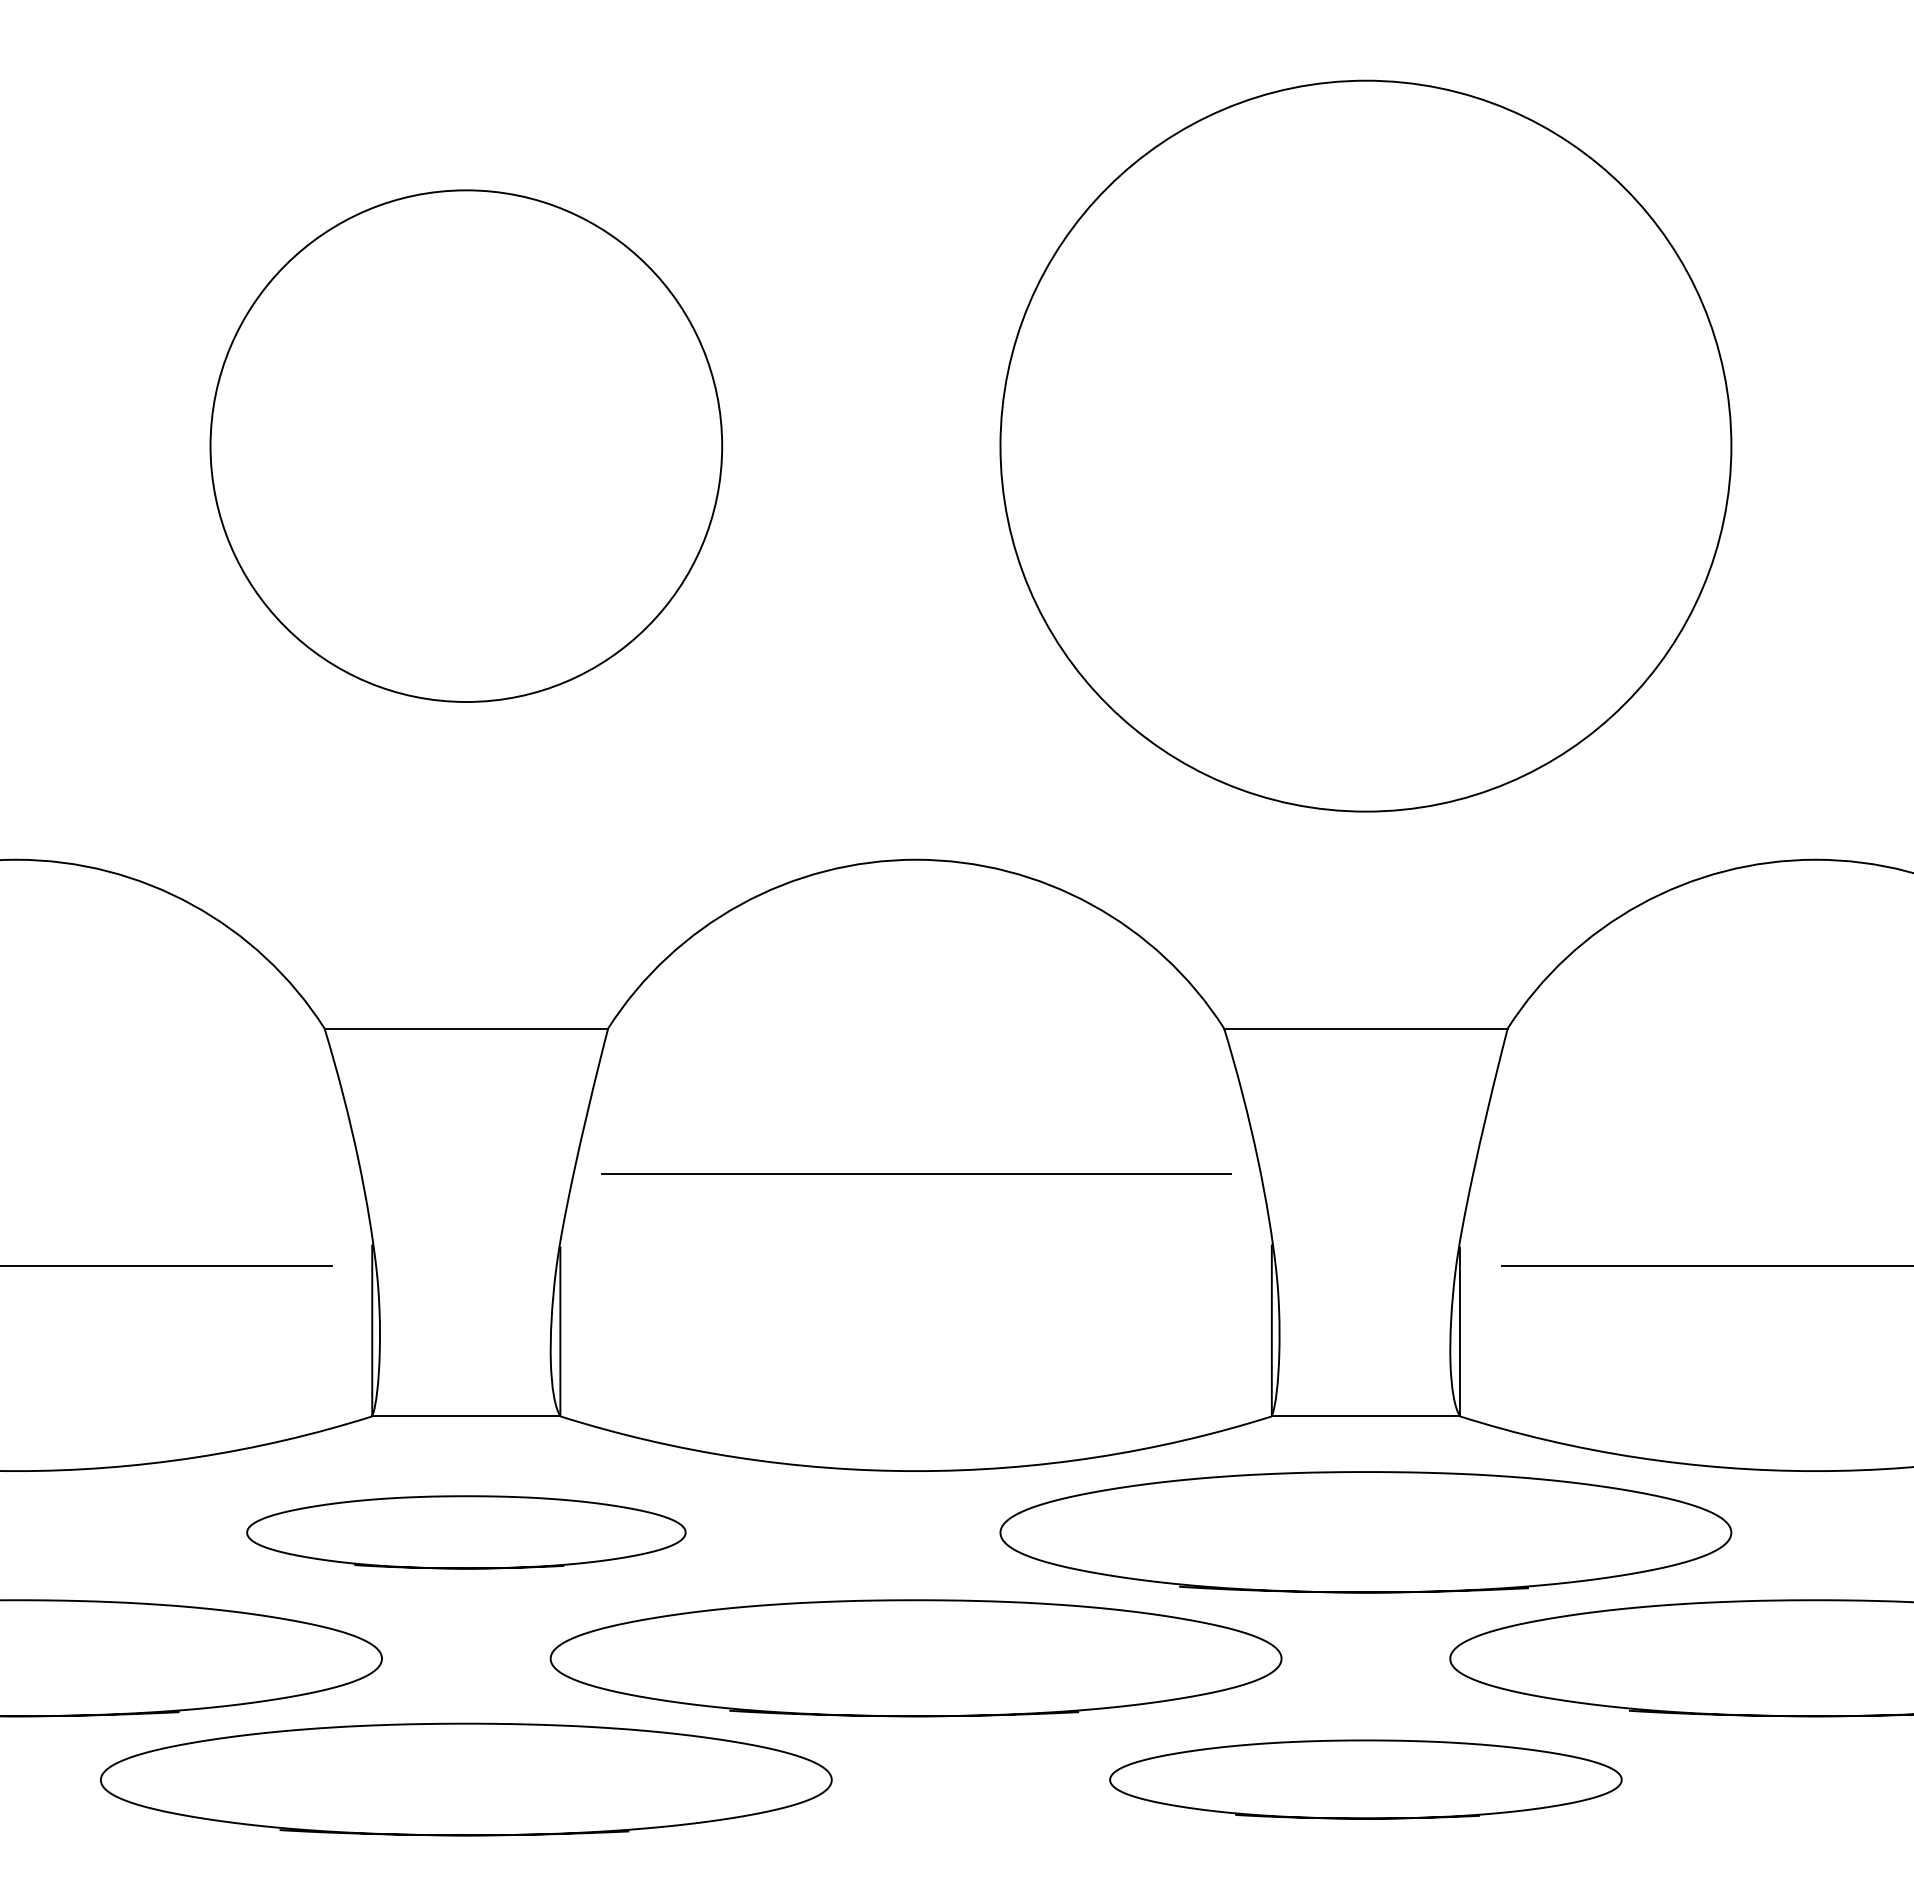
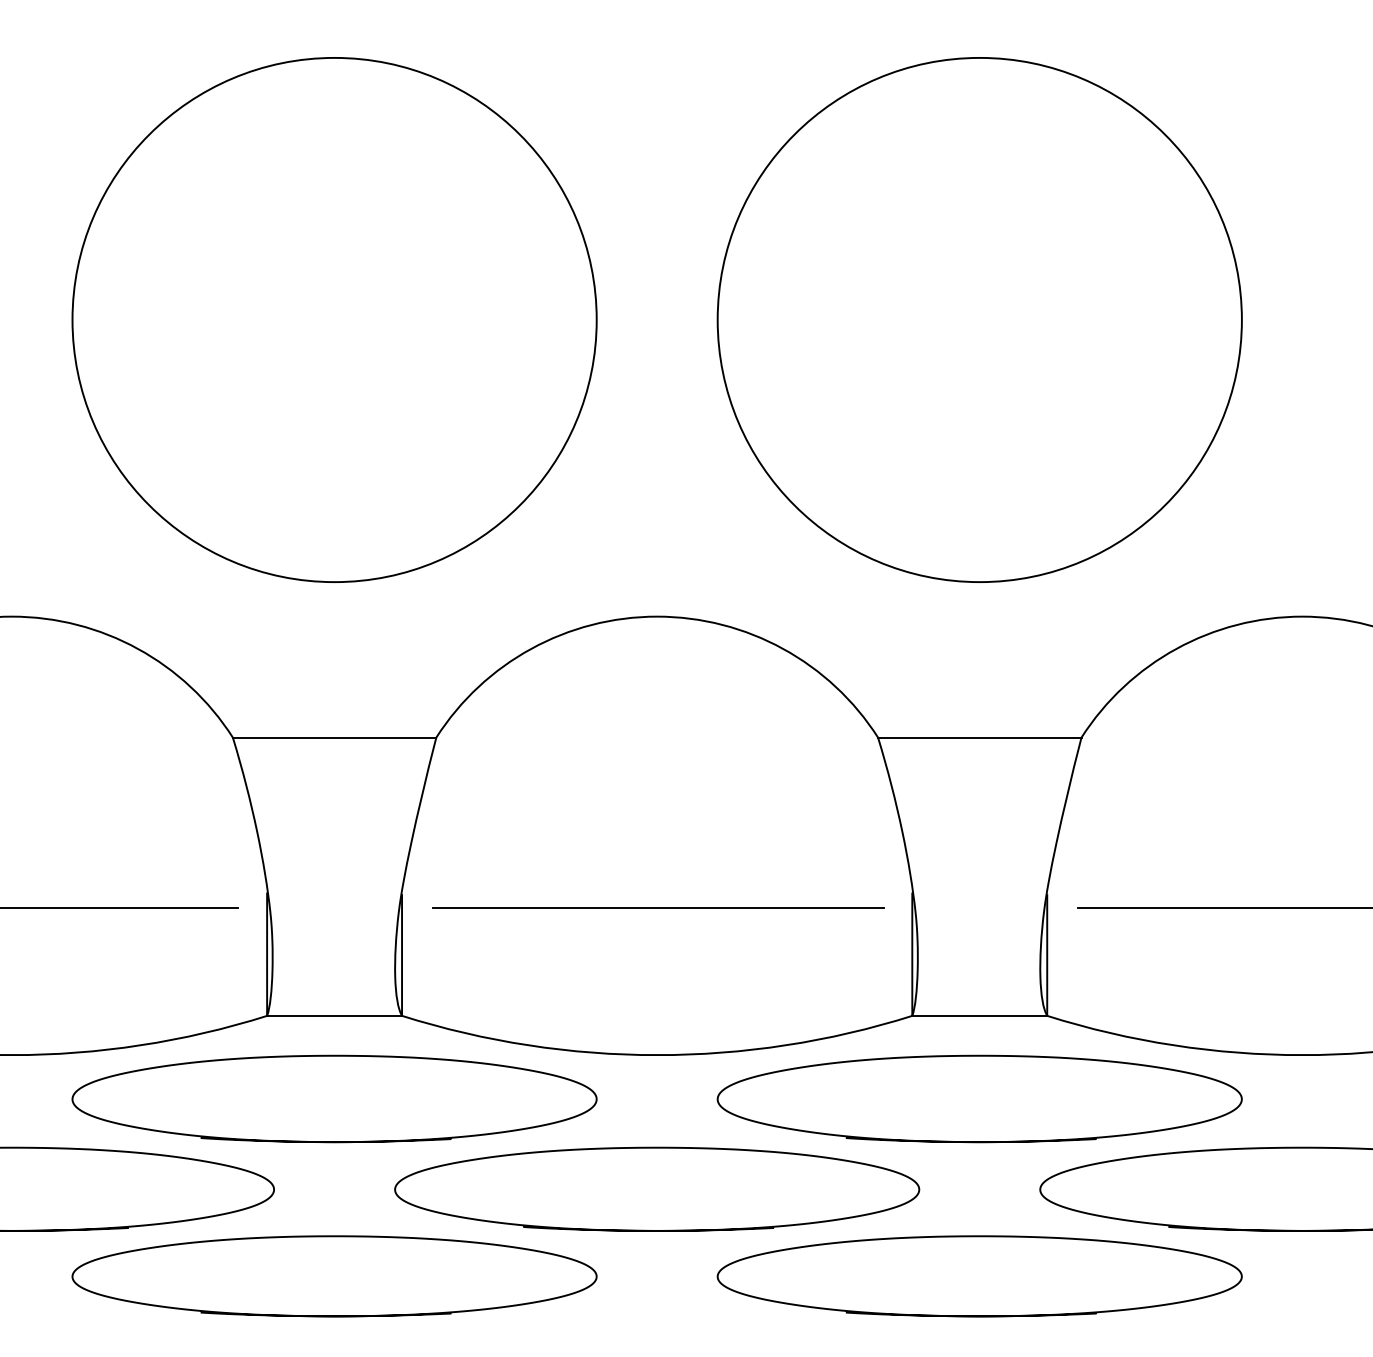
circle: (465, 445) -> (333, 319), size x1.43
line: (916, 1173) -> (658, 907), moved
part: (466, 1532) -> (334, 1099), size x1.67
part: (1365, 1779) -> (979, 1276), size x1.43

